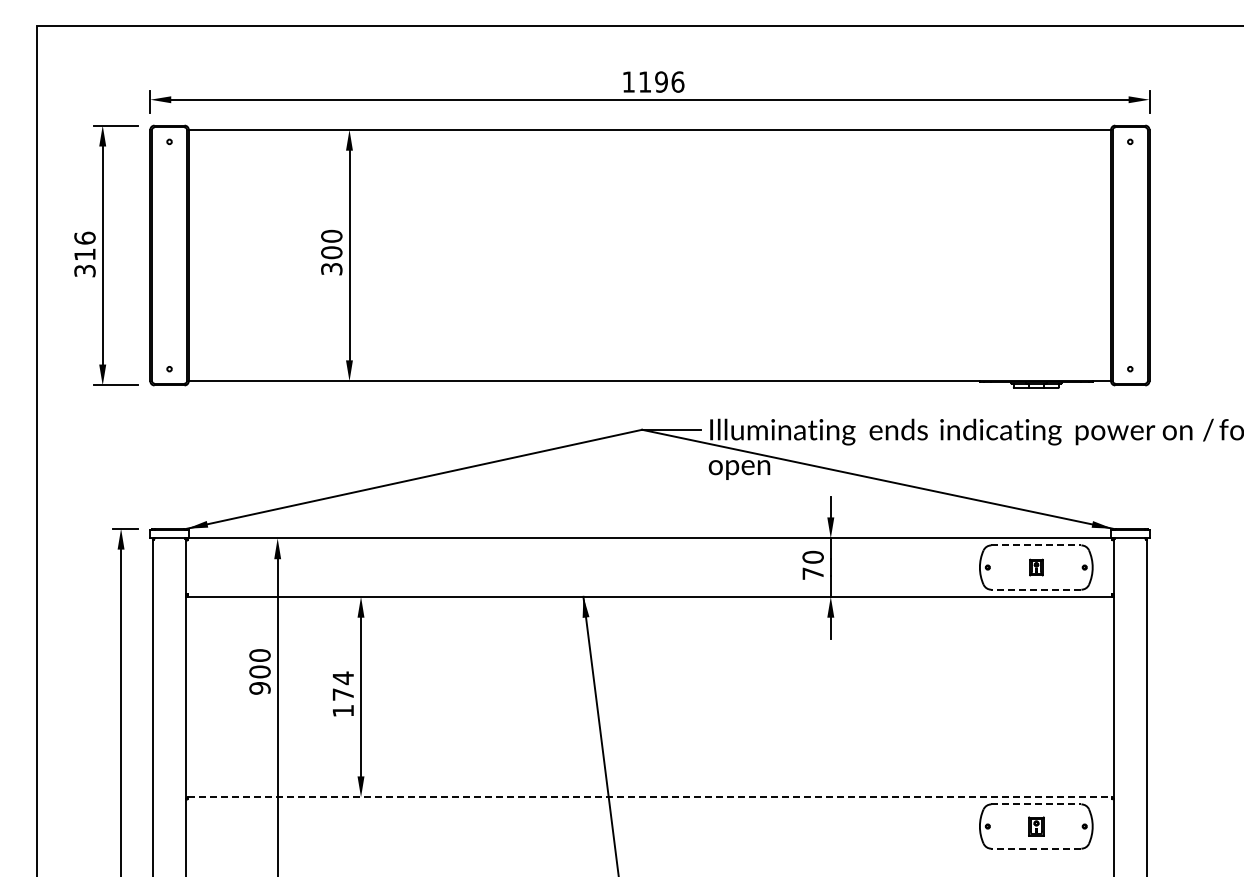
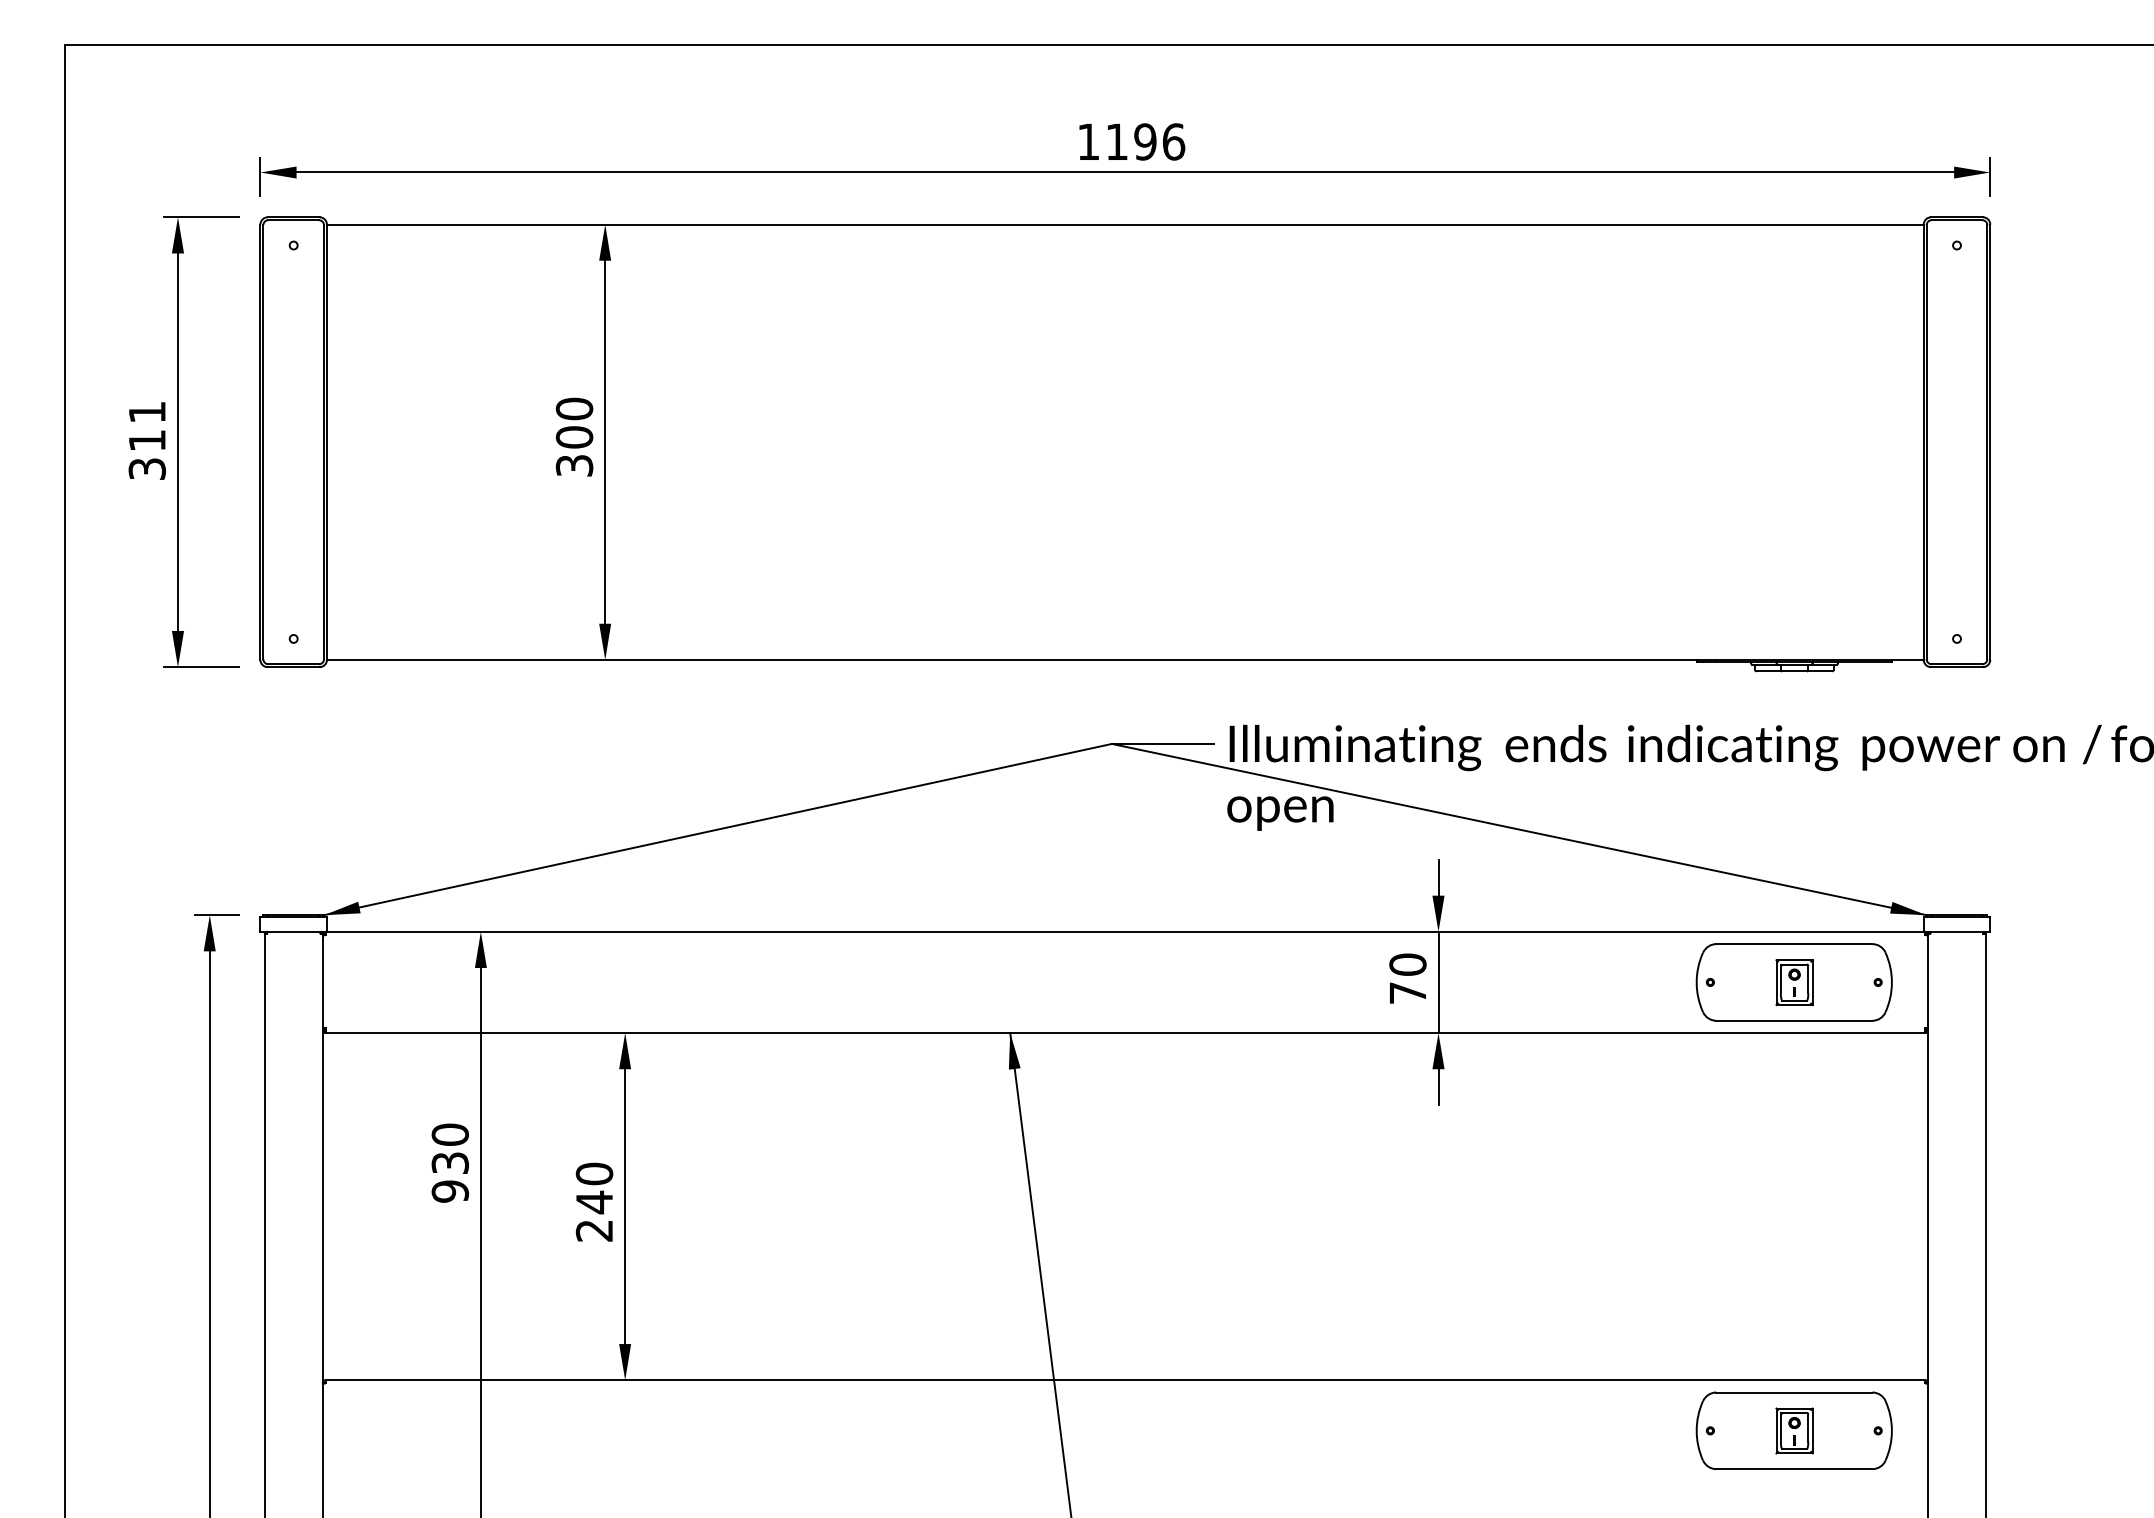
text: (84, 237) -> (146, 411), 316 -> 311
line: (1036, 545) -> (1794, 944), dashed -> solid
part: (1036, 567) -> (1794, 982), size x1.67
line: (1035, 589) -> (1792, 1020), dashed -> solid
text: (259, 671) -> (449, 1162), 900 -> 930
text: (343, 694) -> (594, 1202), 174 -> 240
line: (649, 797) -> (1124, 1380), dashed -> solid
line: (1036, 804) -> (1794, 1392), dashed -> solid
part: (1036, 826) -> (1794, 1430), size x1.43
line: (1035, 848) -> (1792, 1468), dashed -> solid

